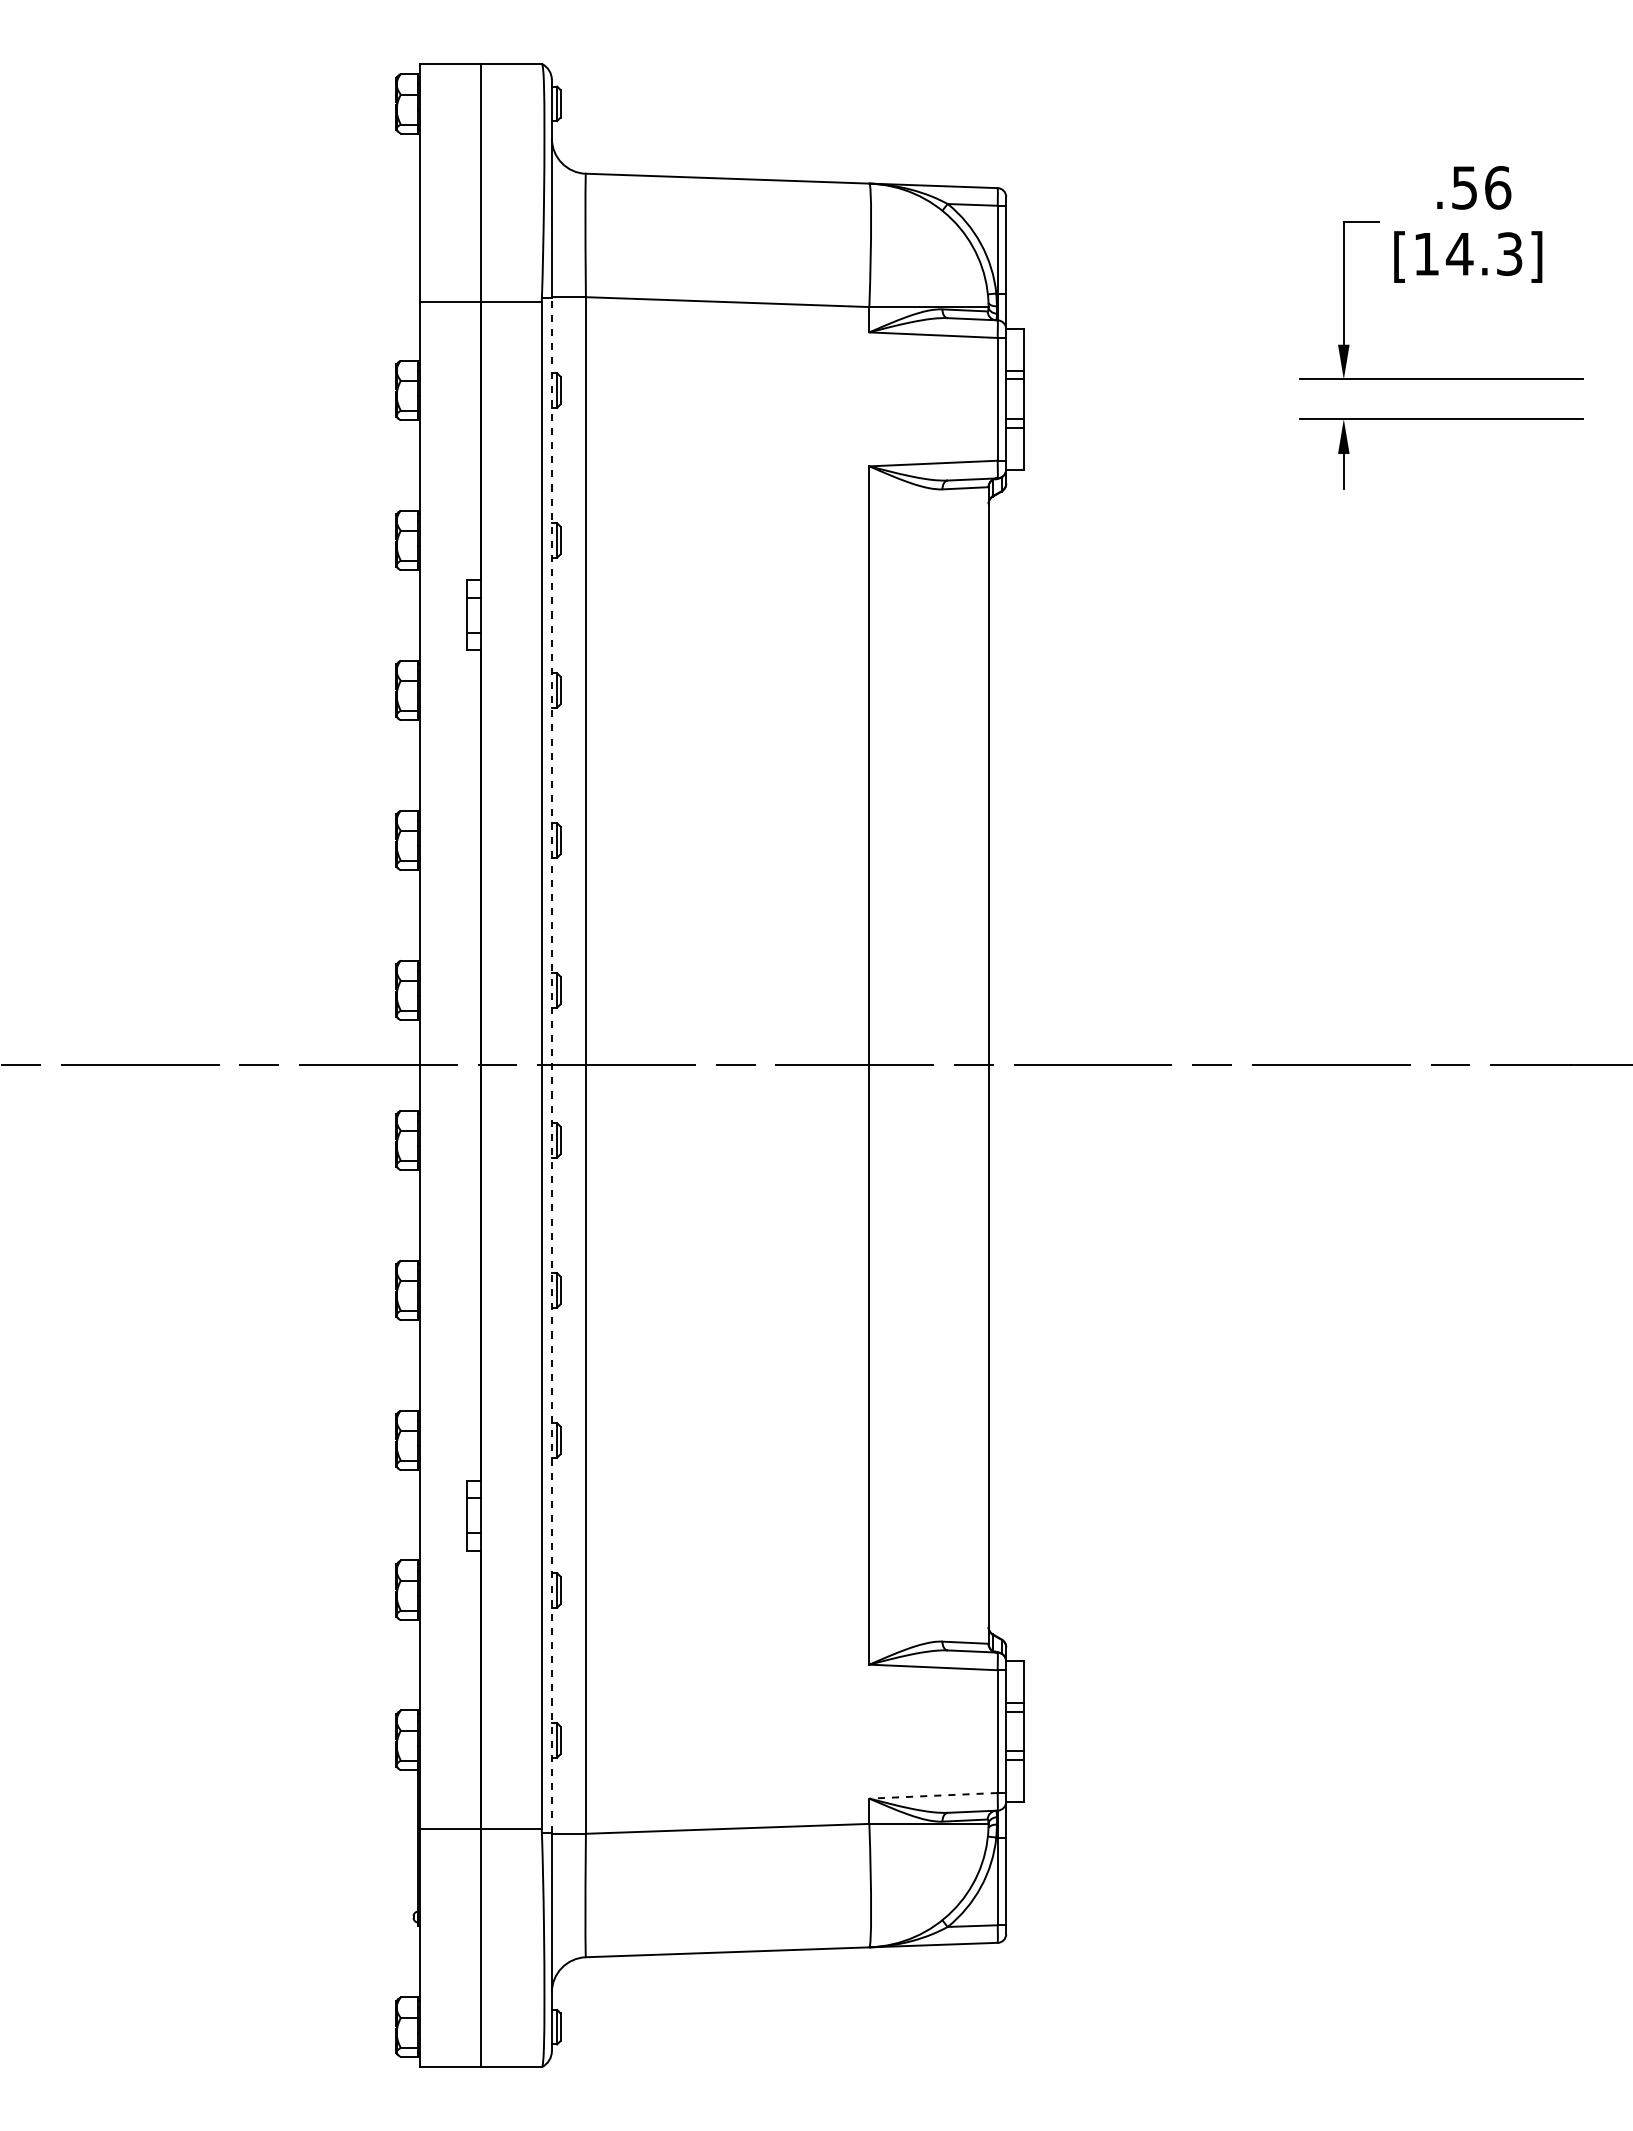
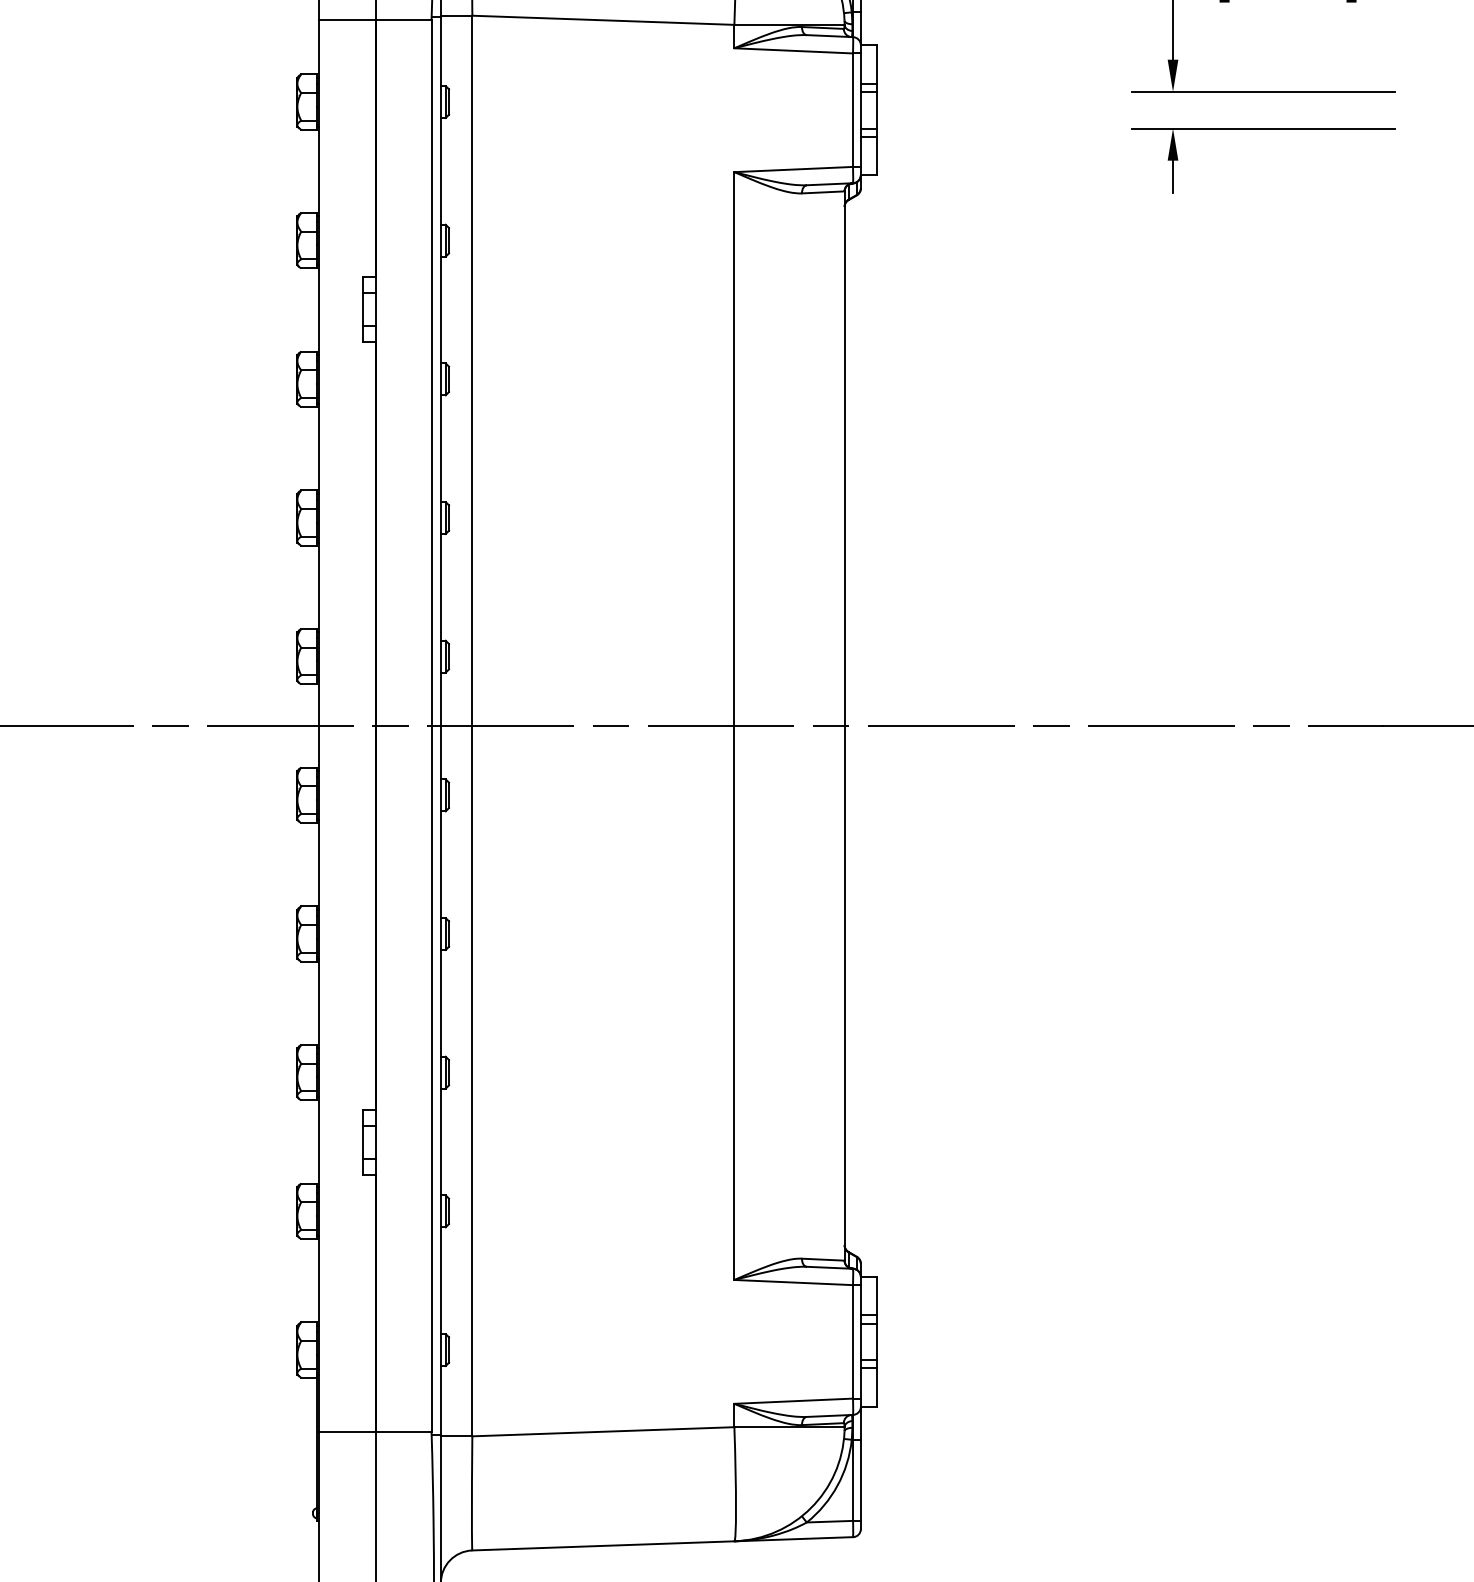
line: (551, 1064) -> (440, 725), dashed -> solid
line: (933, 1795) -> (793, 1400), dashed -> solid

